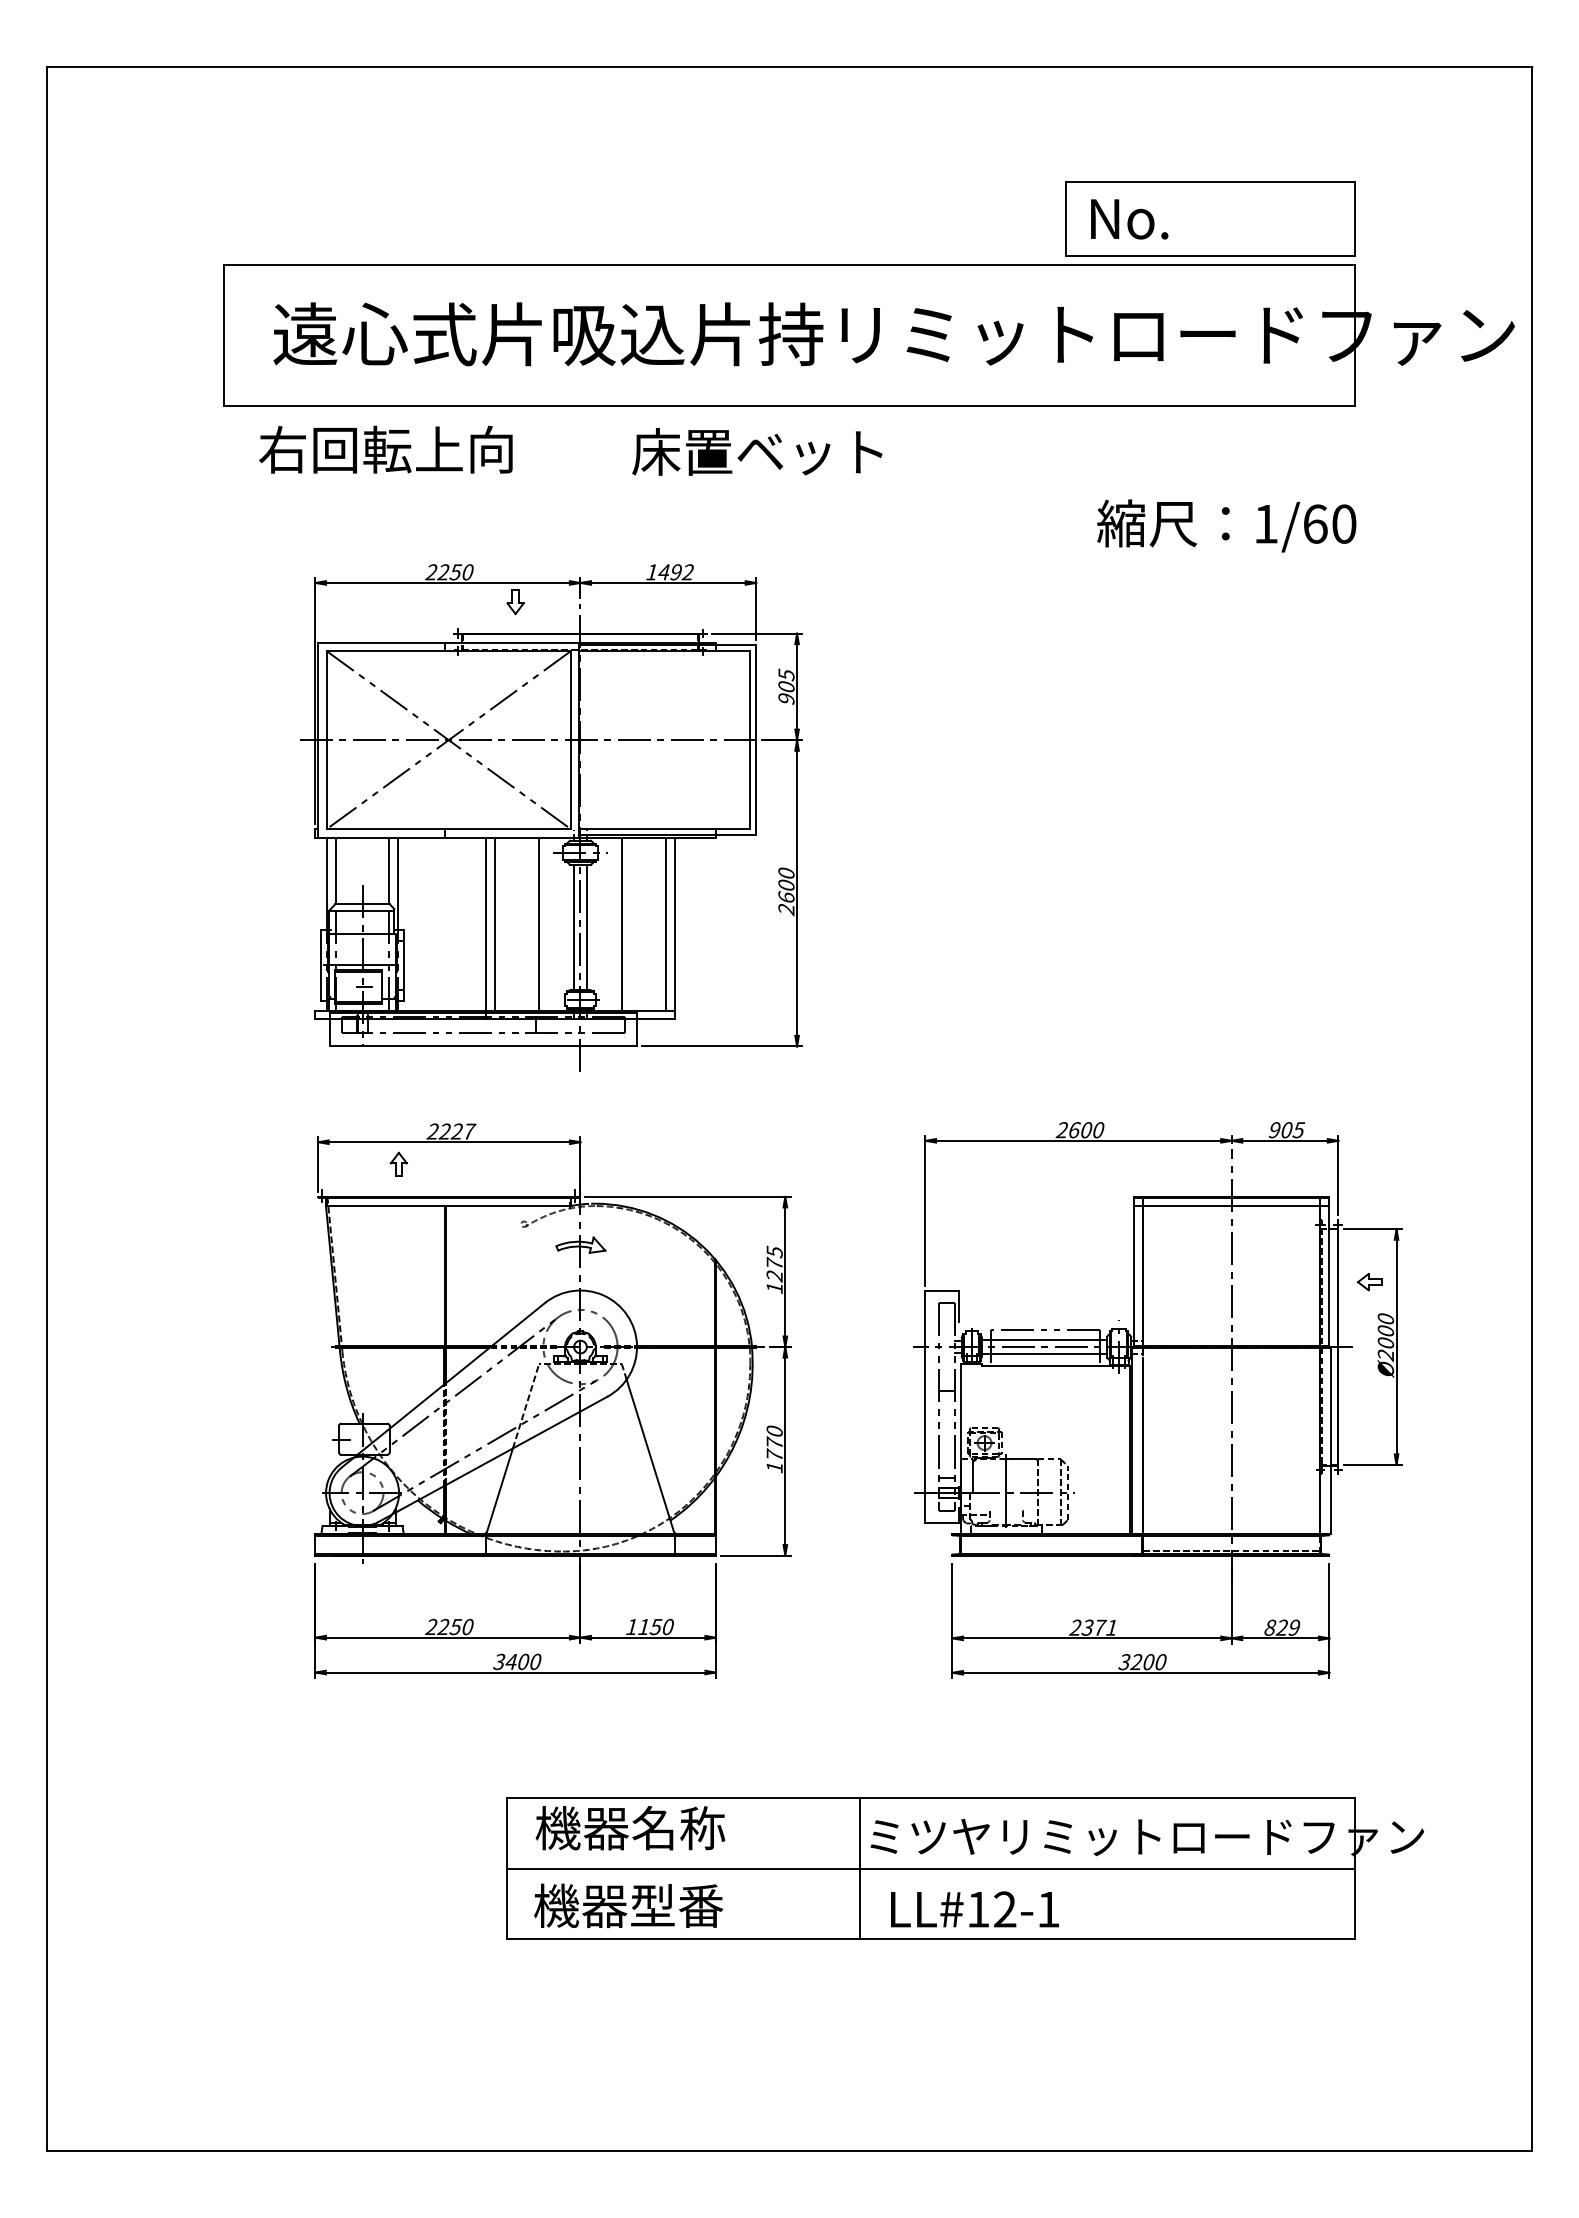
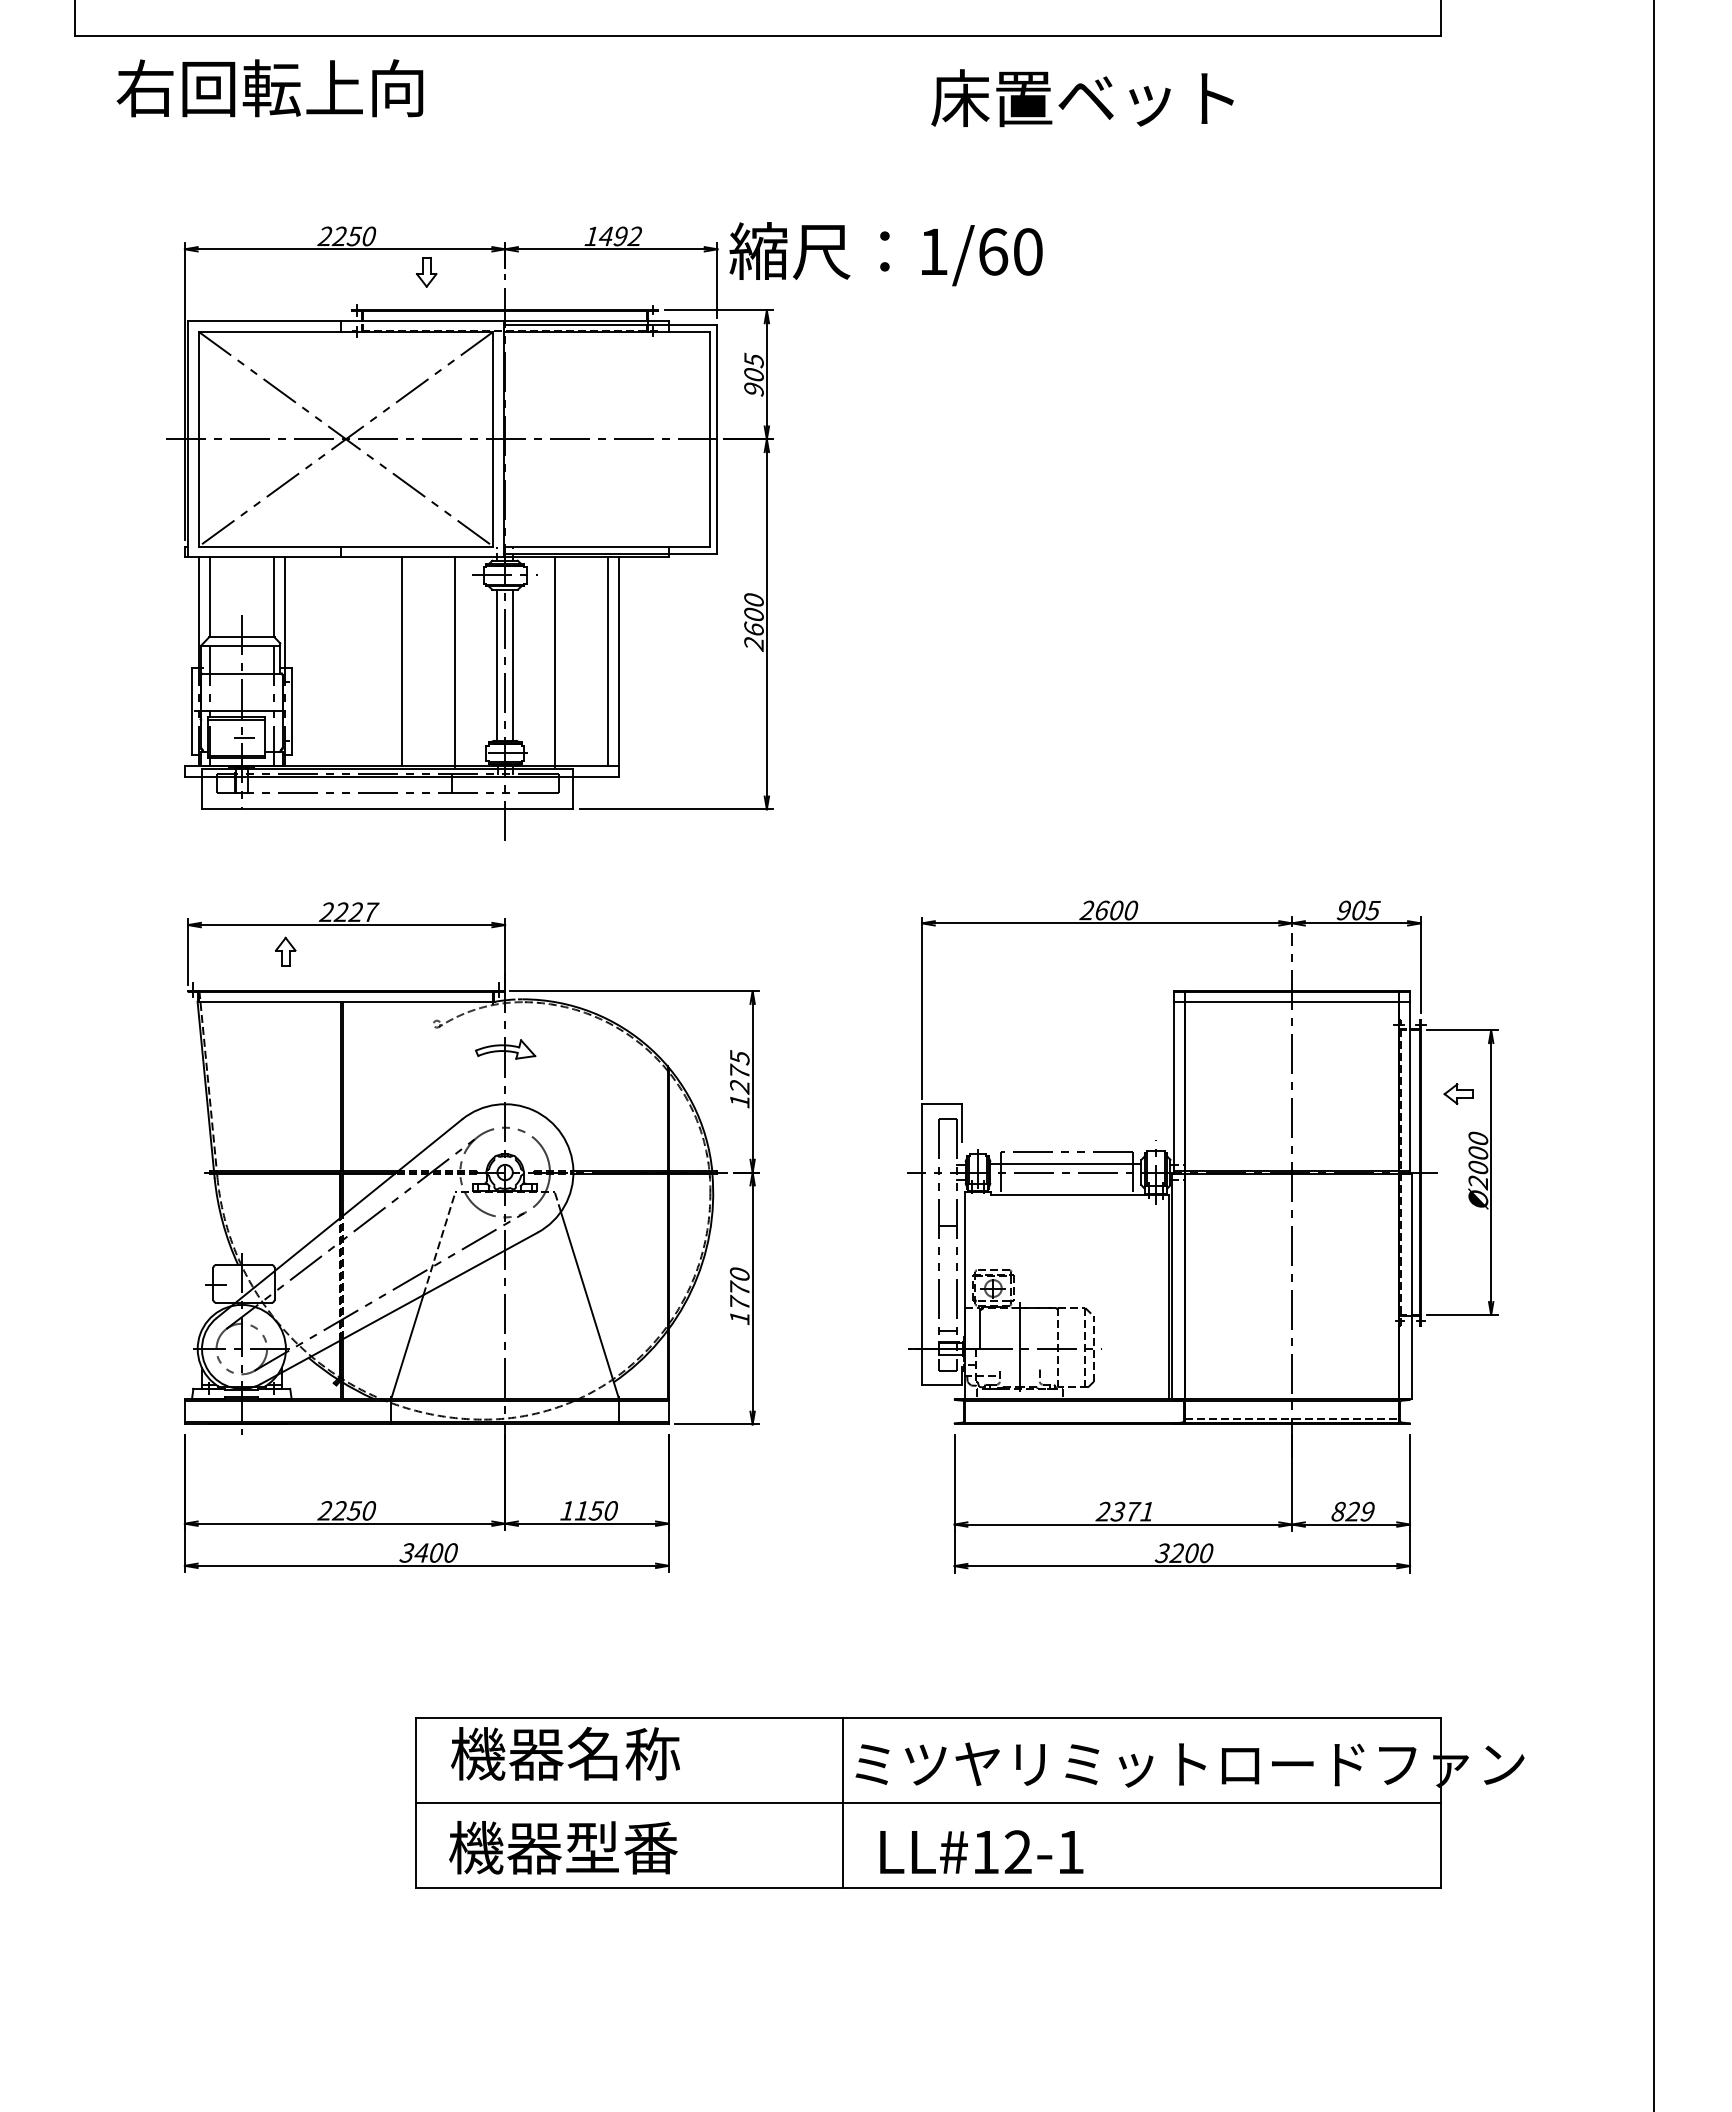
text: (757, 451) -> (1082, 97), moved
text: (1226, 525) -> (885, 253), moved
line: (486, 928) -> (391, 666), removed
line: (1044, 1353) -> (1065, 1180), removed

